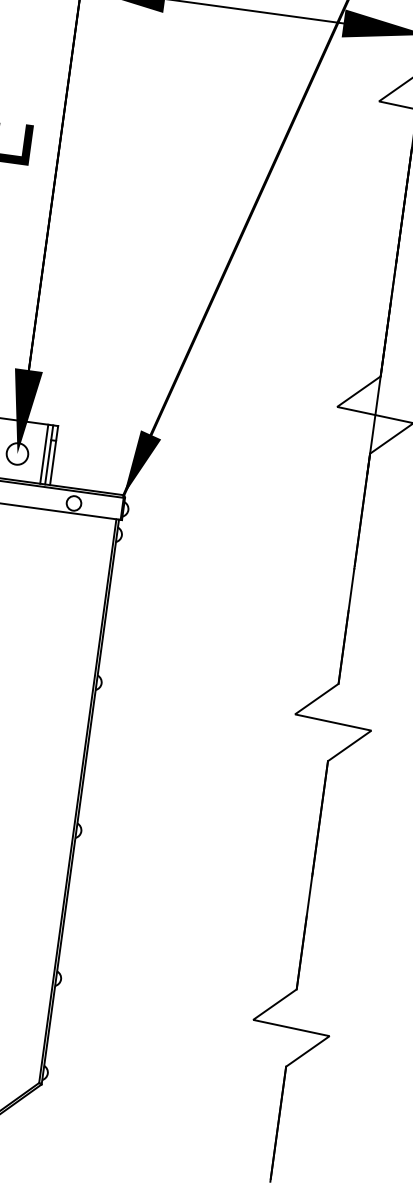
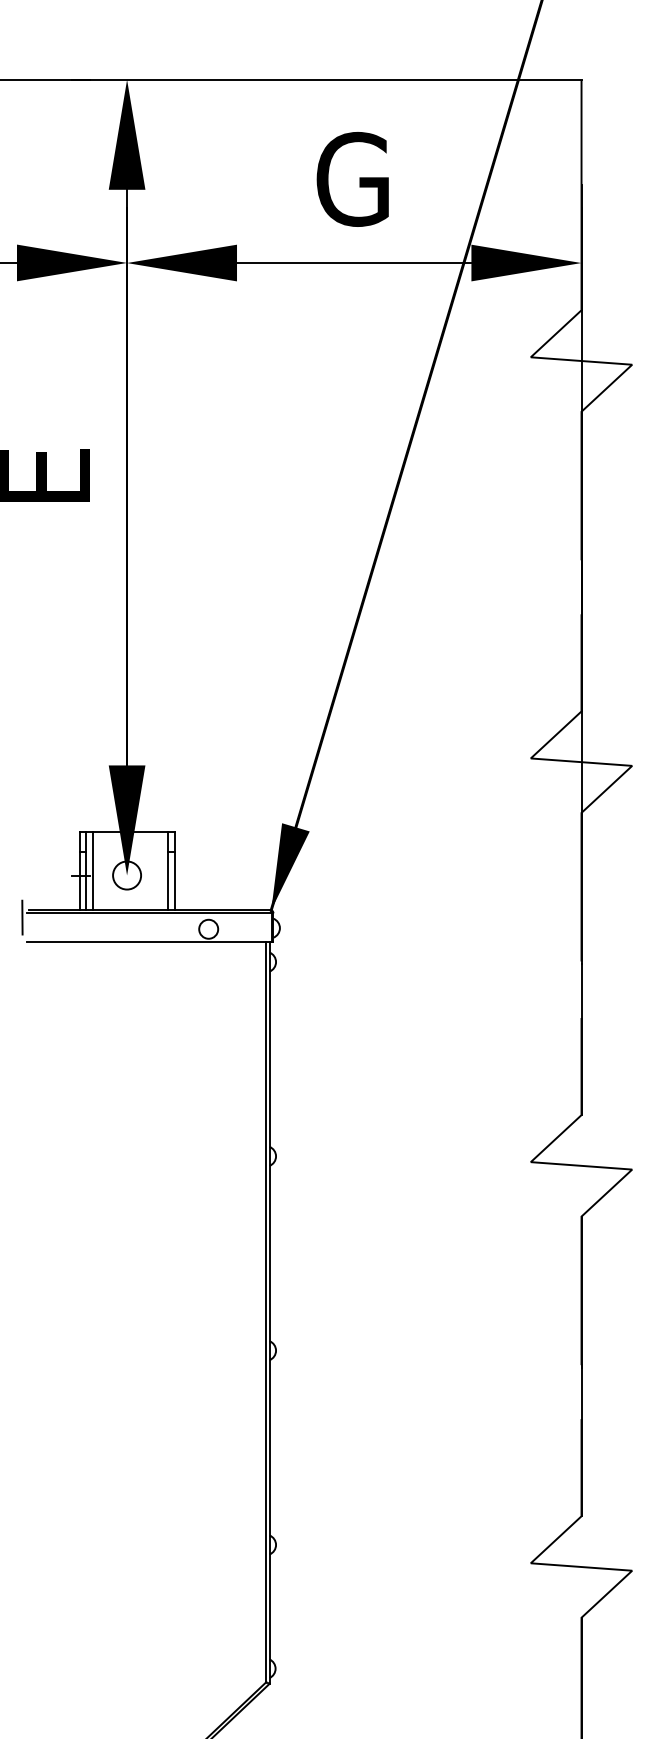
line: (44, 453) -> (161, 870), removed

